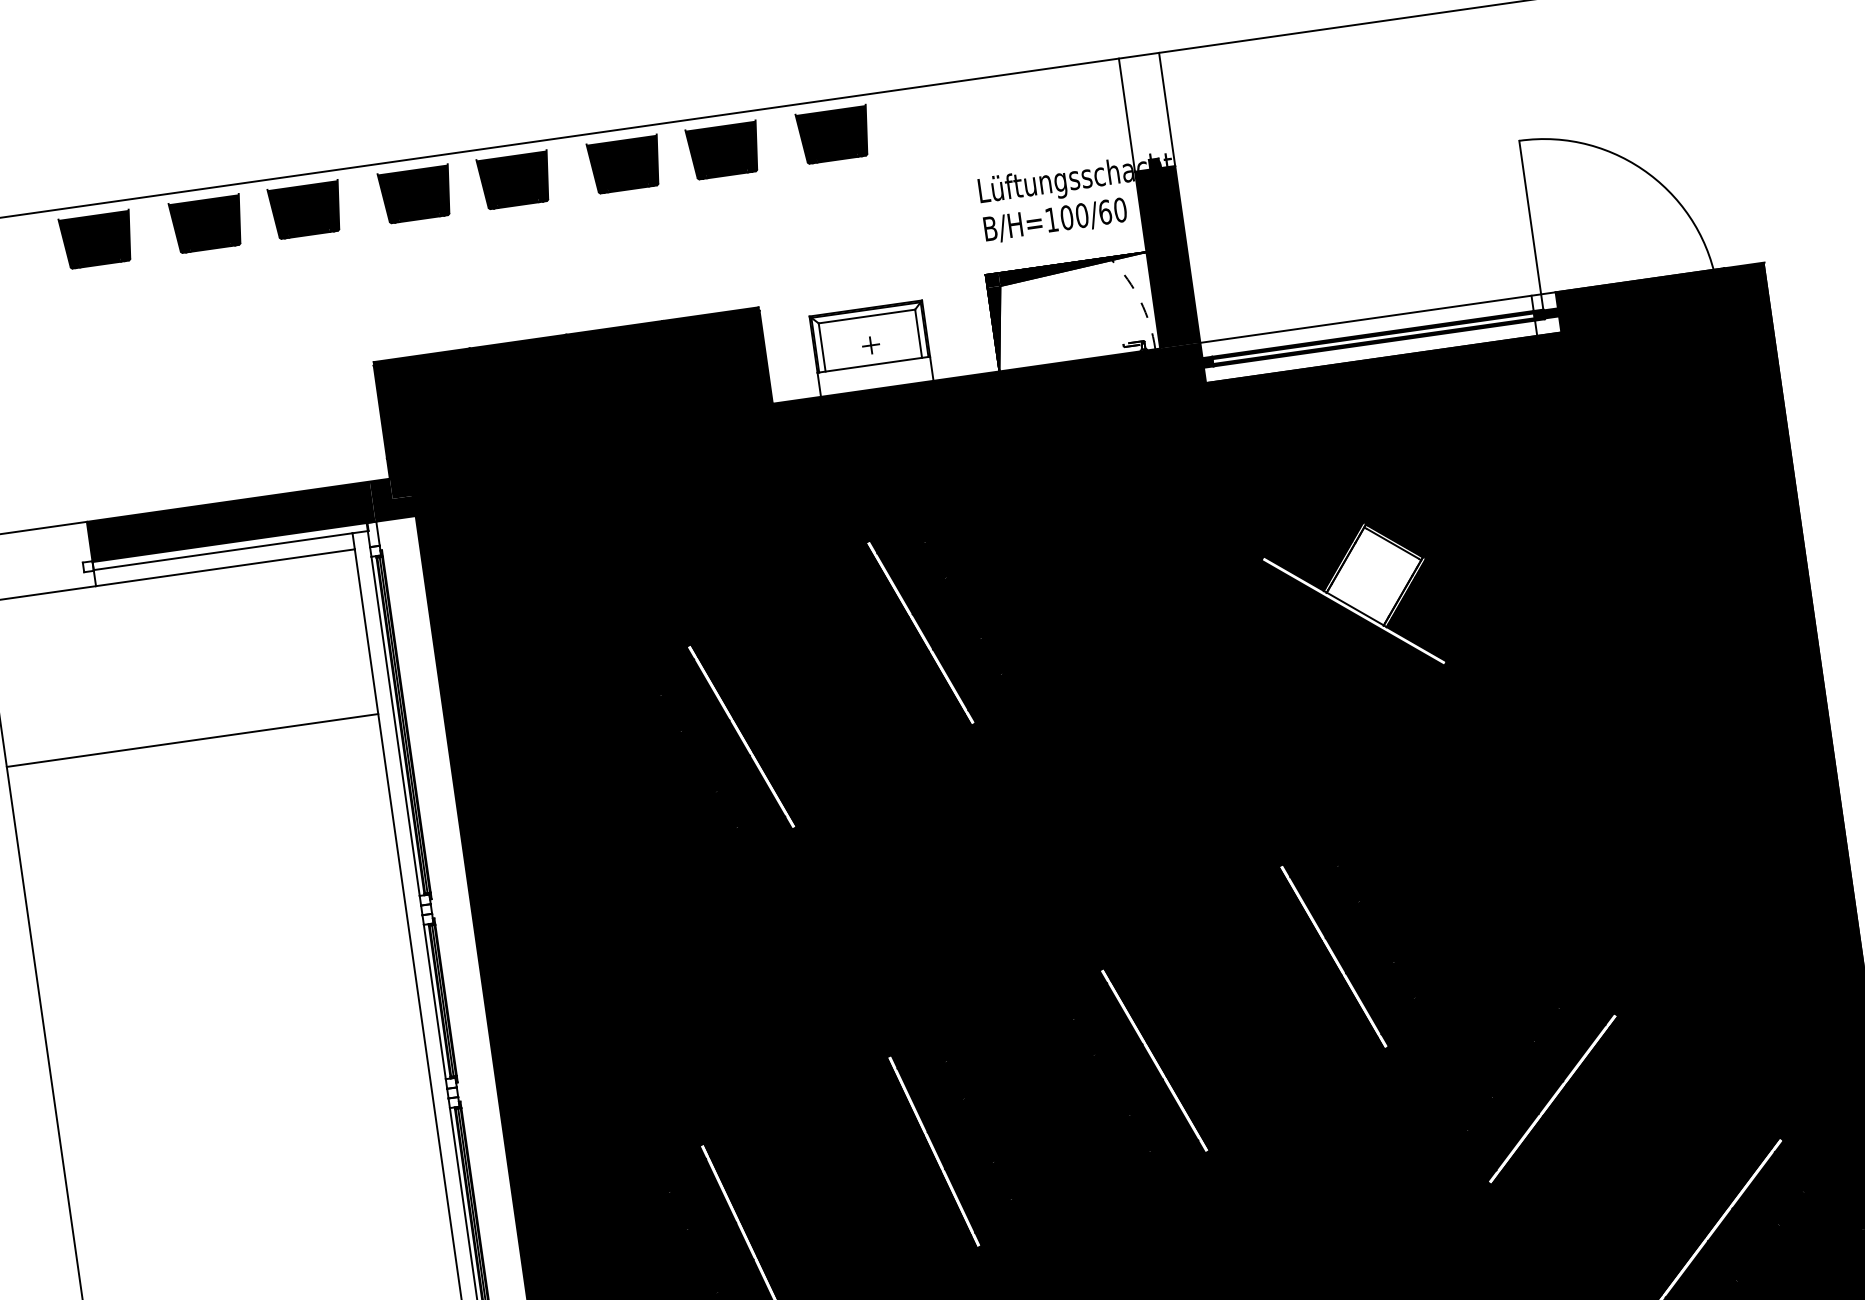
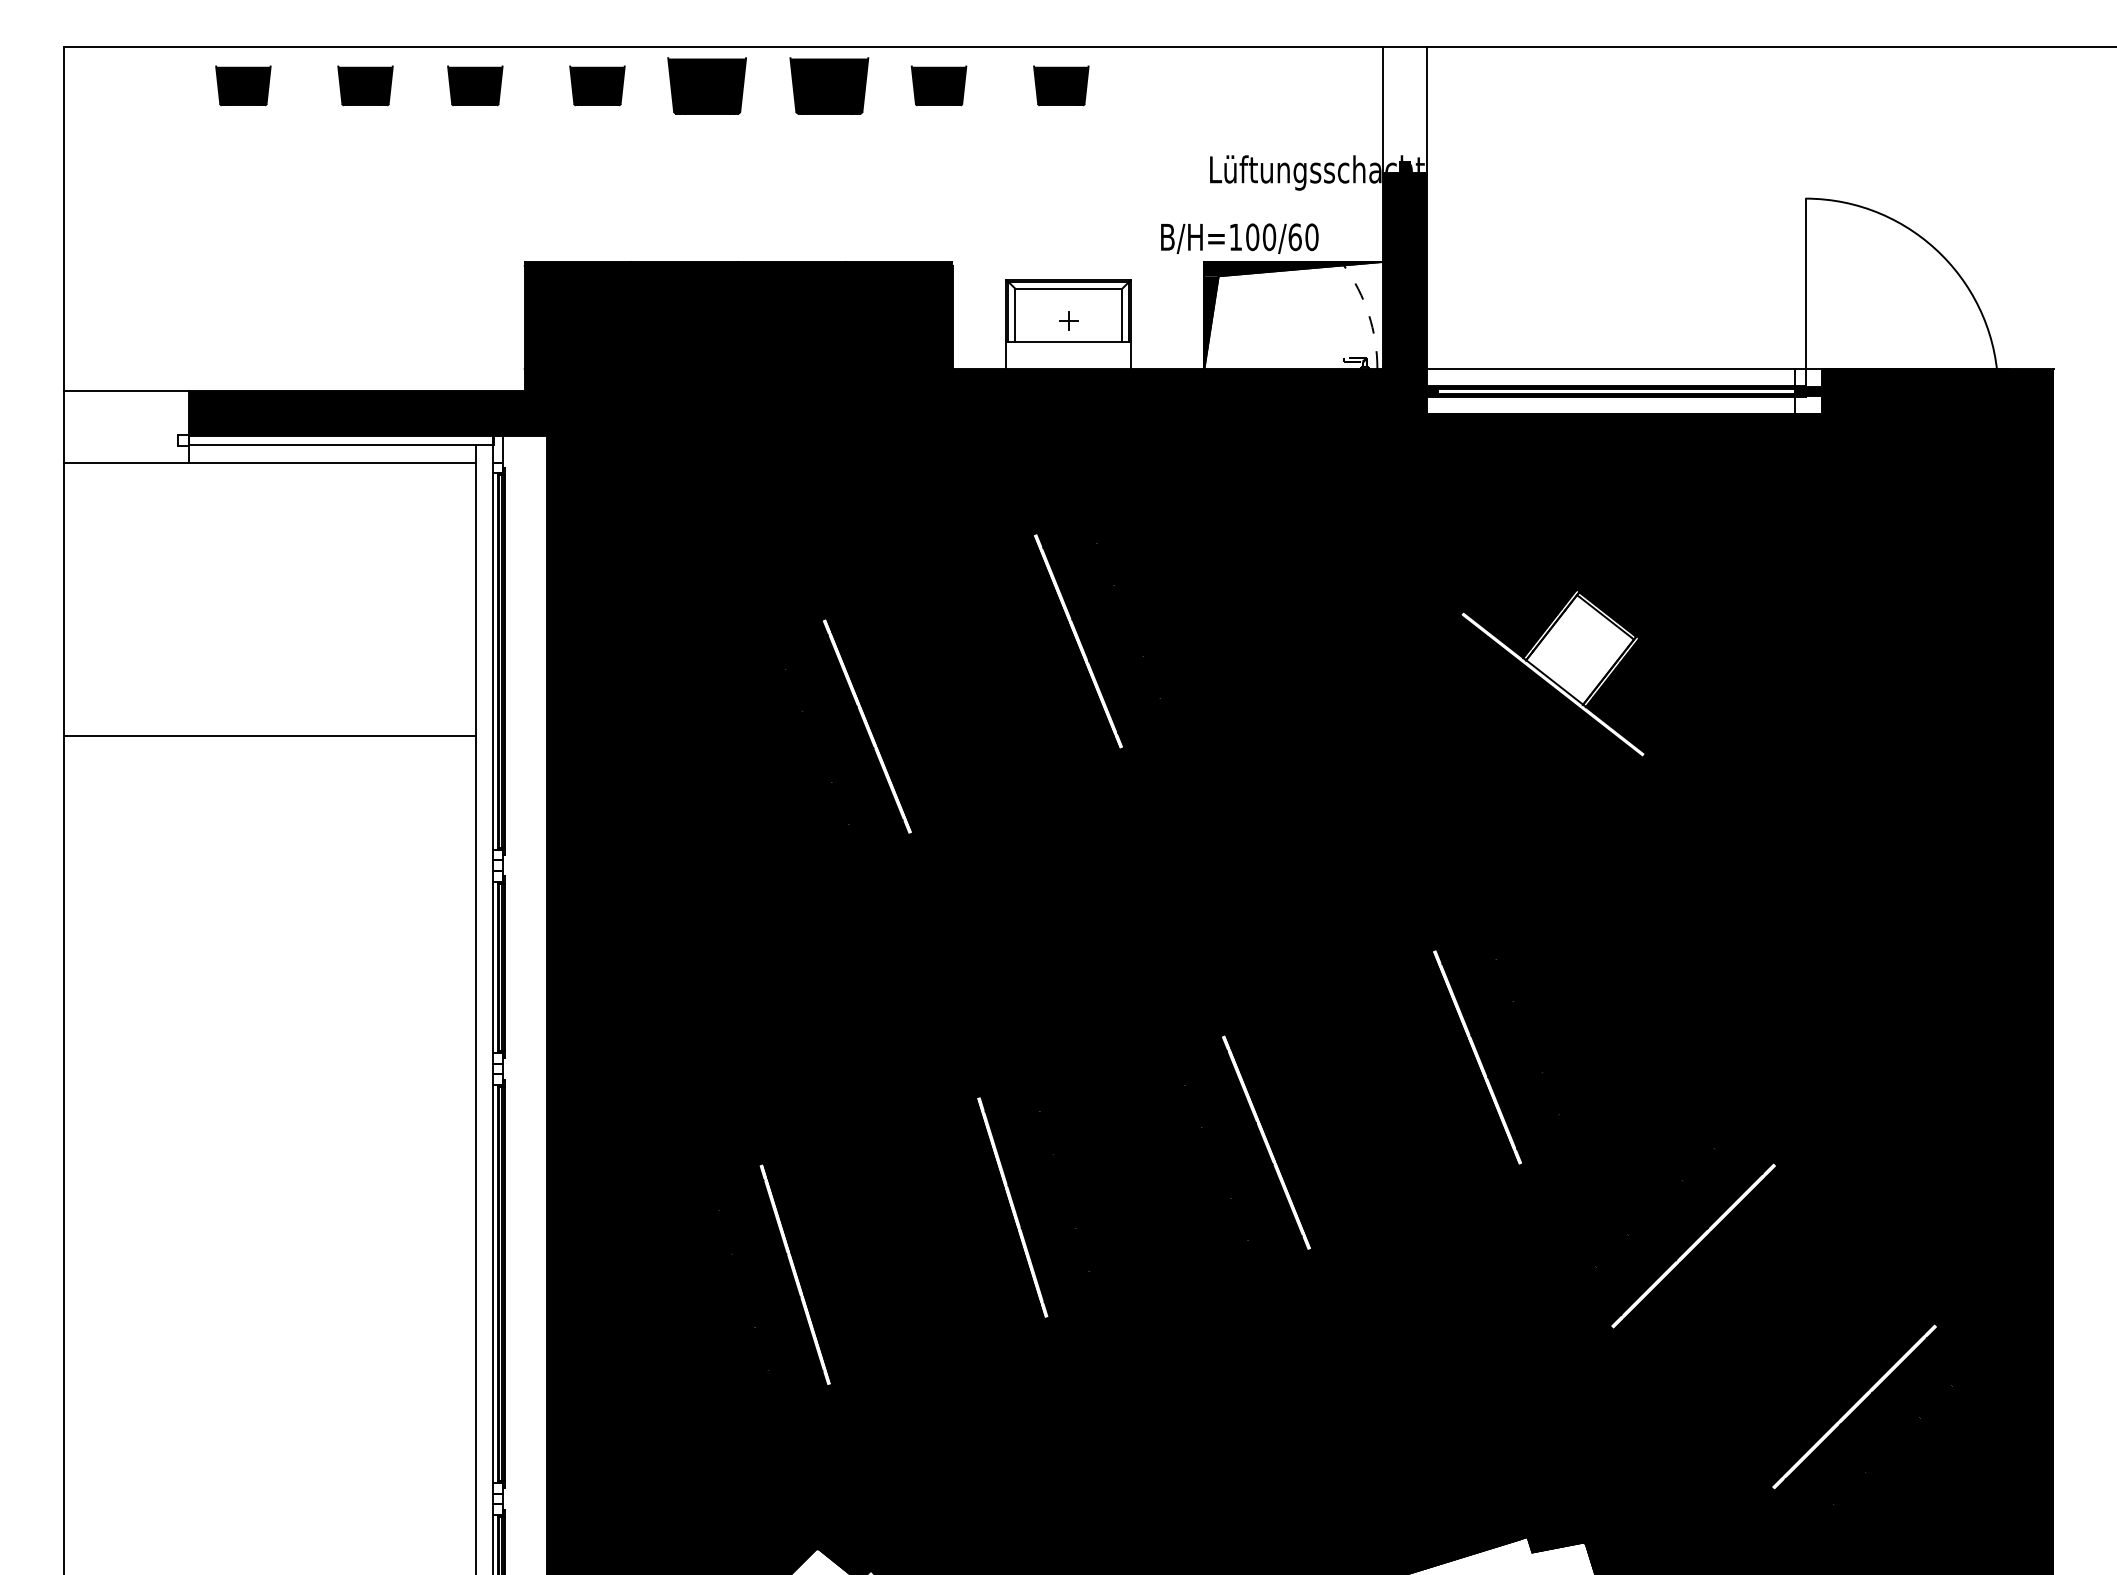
part: (834, 134) -> (1061, 85), size x0.7
part: (723, 150) -> (938, 85), size x0.7
part: (416, 193) -> (597, 85), size x0.7
part: (306, 209) -> (475, 85), size x0.7
text: (1055, 220) -> (1239, 238), moved
part: (207, 223) -> (365, 85), size x0.7
part: (97, 239) -> (243, 85), size x0.7
line: (192, 740) -> (269, 736), moved

